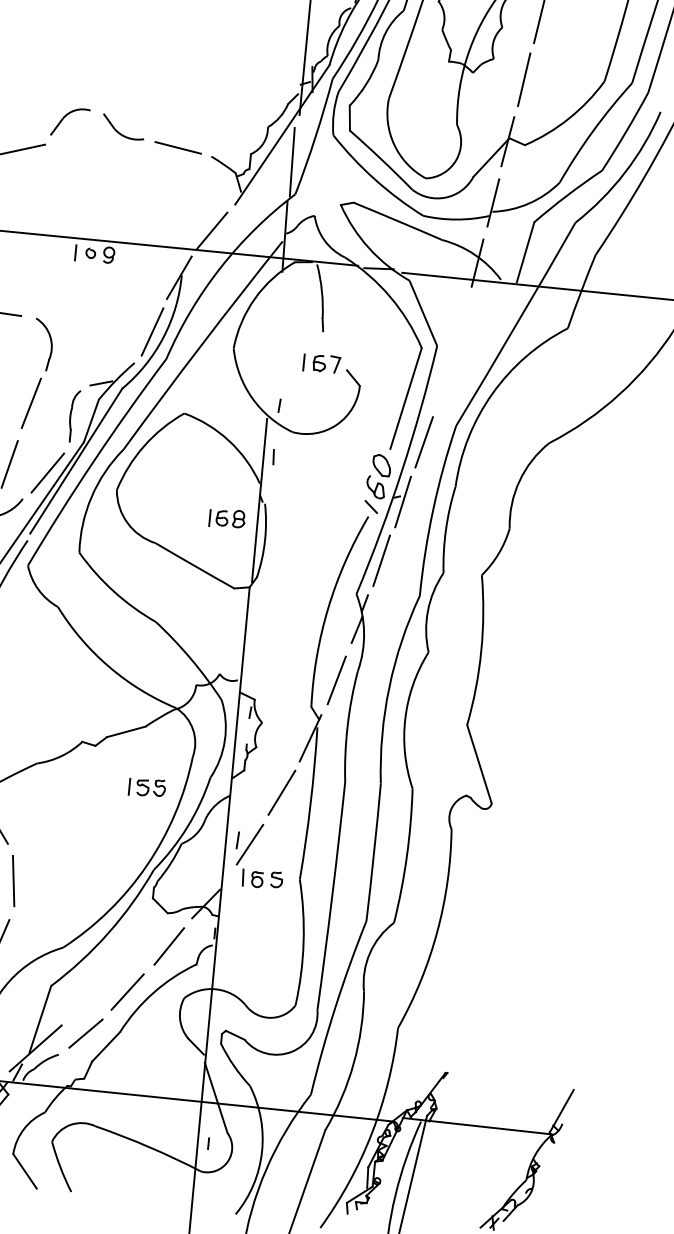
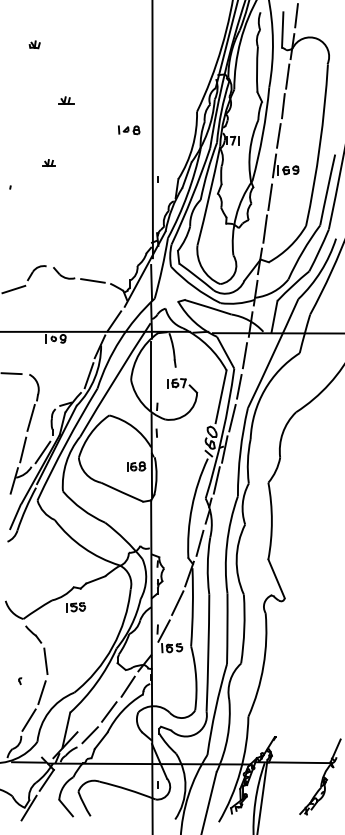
line: (459, 322) -> (244, 355), added
line: (272, 345) -> (150, 376), added
line: (443, 381) -> (239, 386), added
part: (146, 788) -> (75, 607), moved

